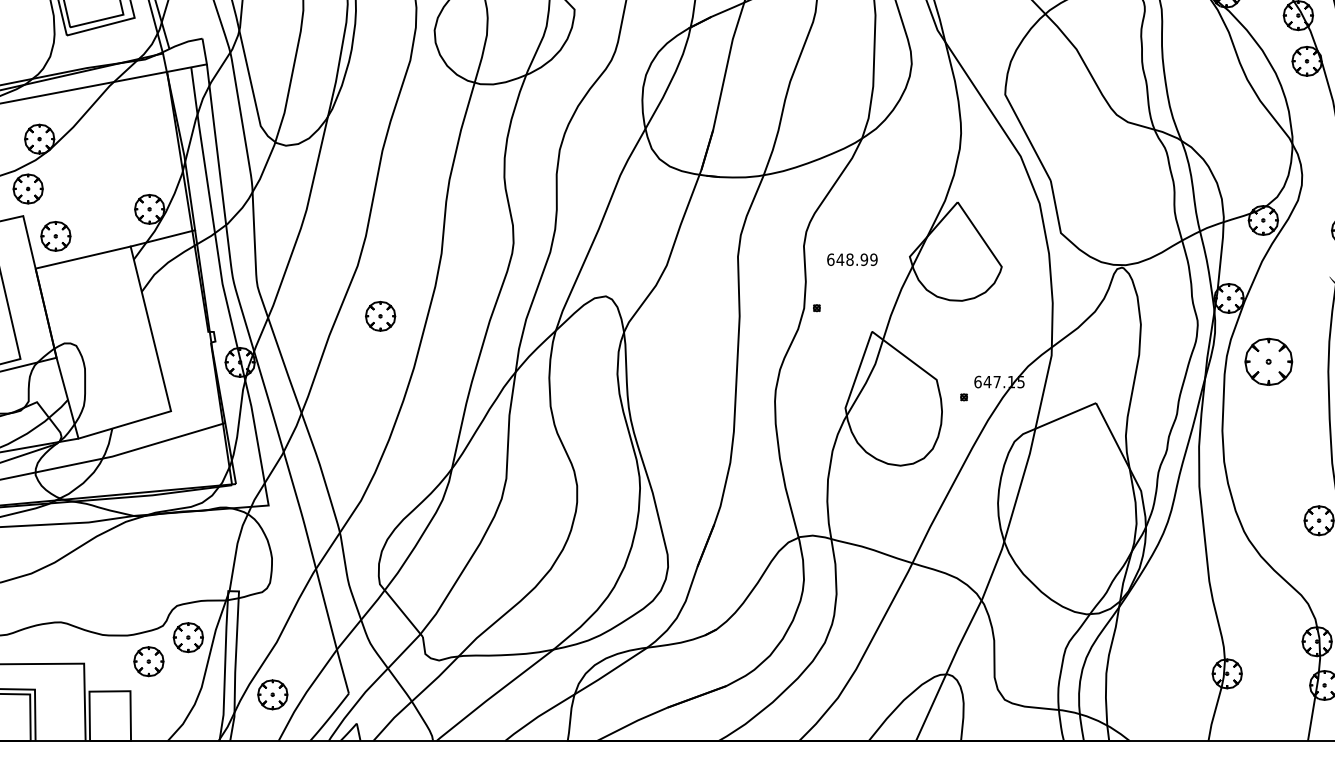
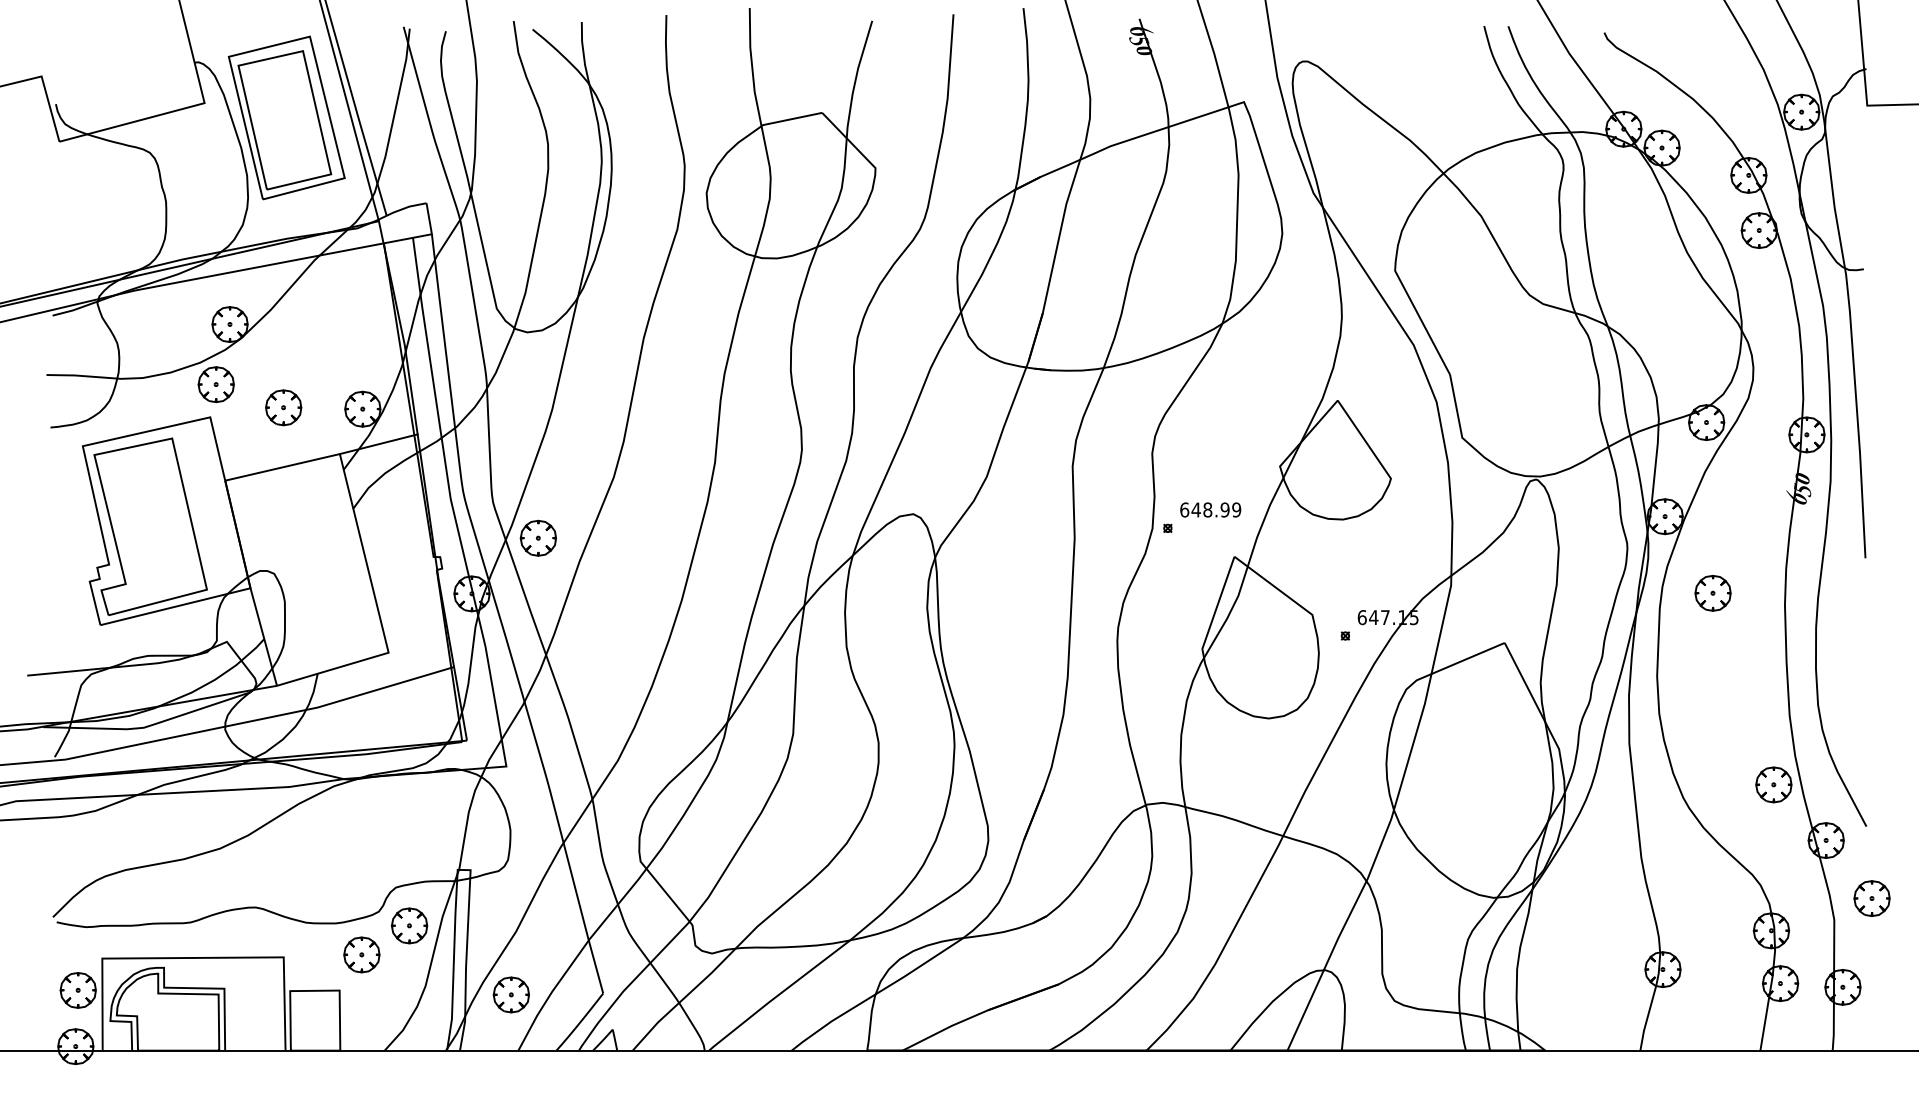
part: (55, 236) -> (283, 407), moved
text: (852, 259) -> (1210, 509), moved
part: (379, 315) -> (537, 537), moved
part: (1268, 362) -> (1712, 593), size x0.62

